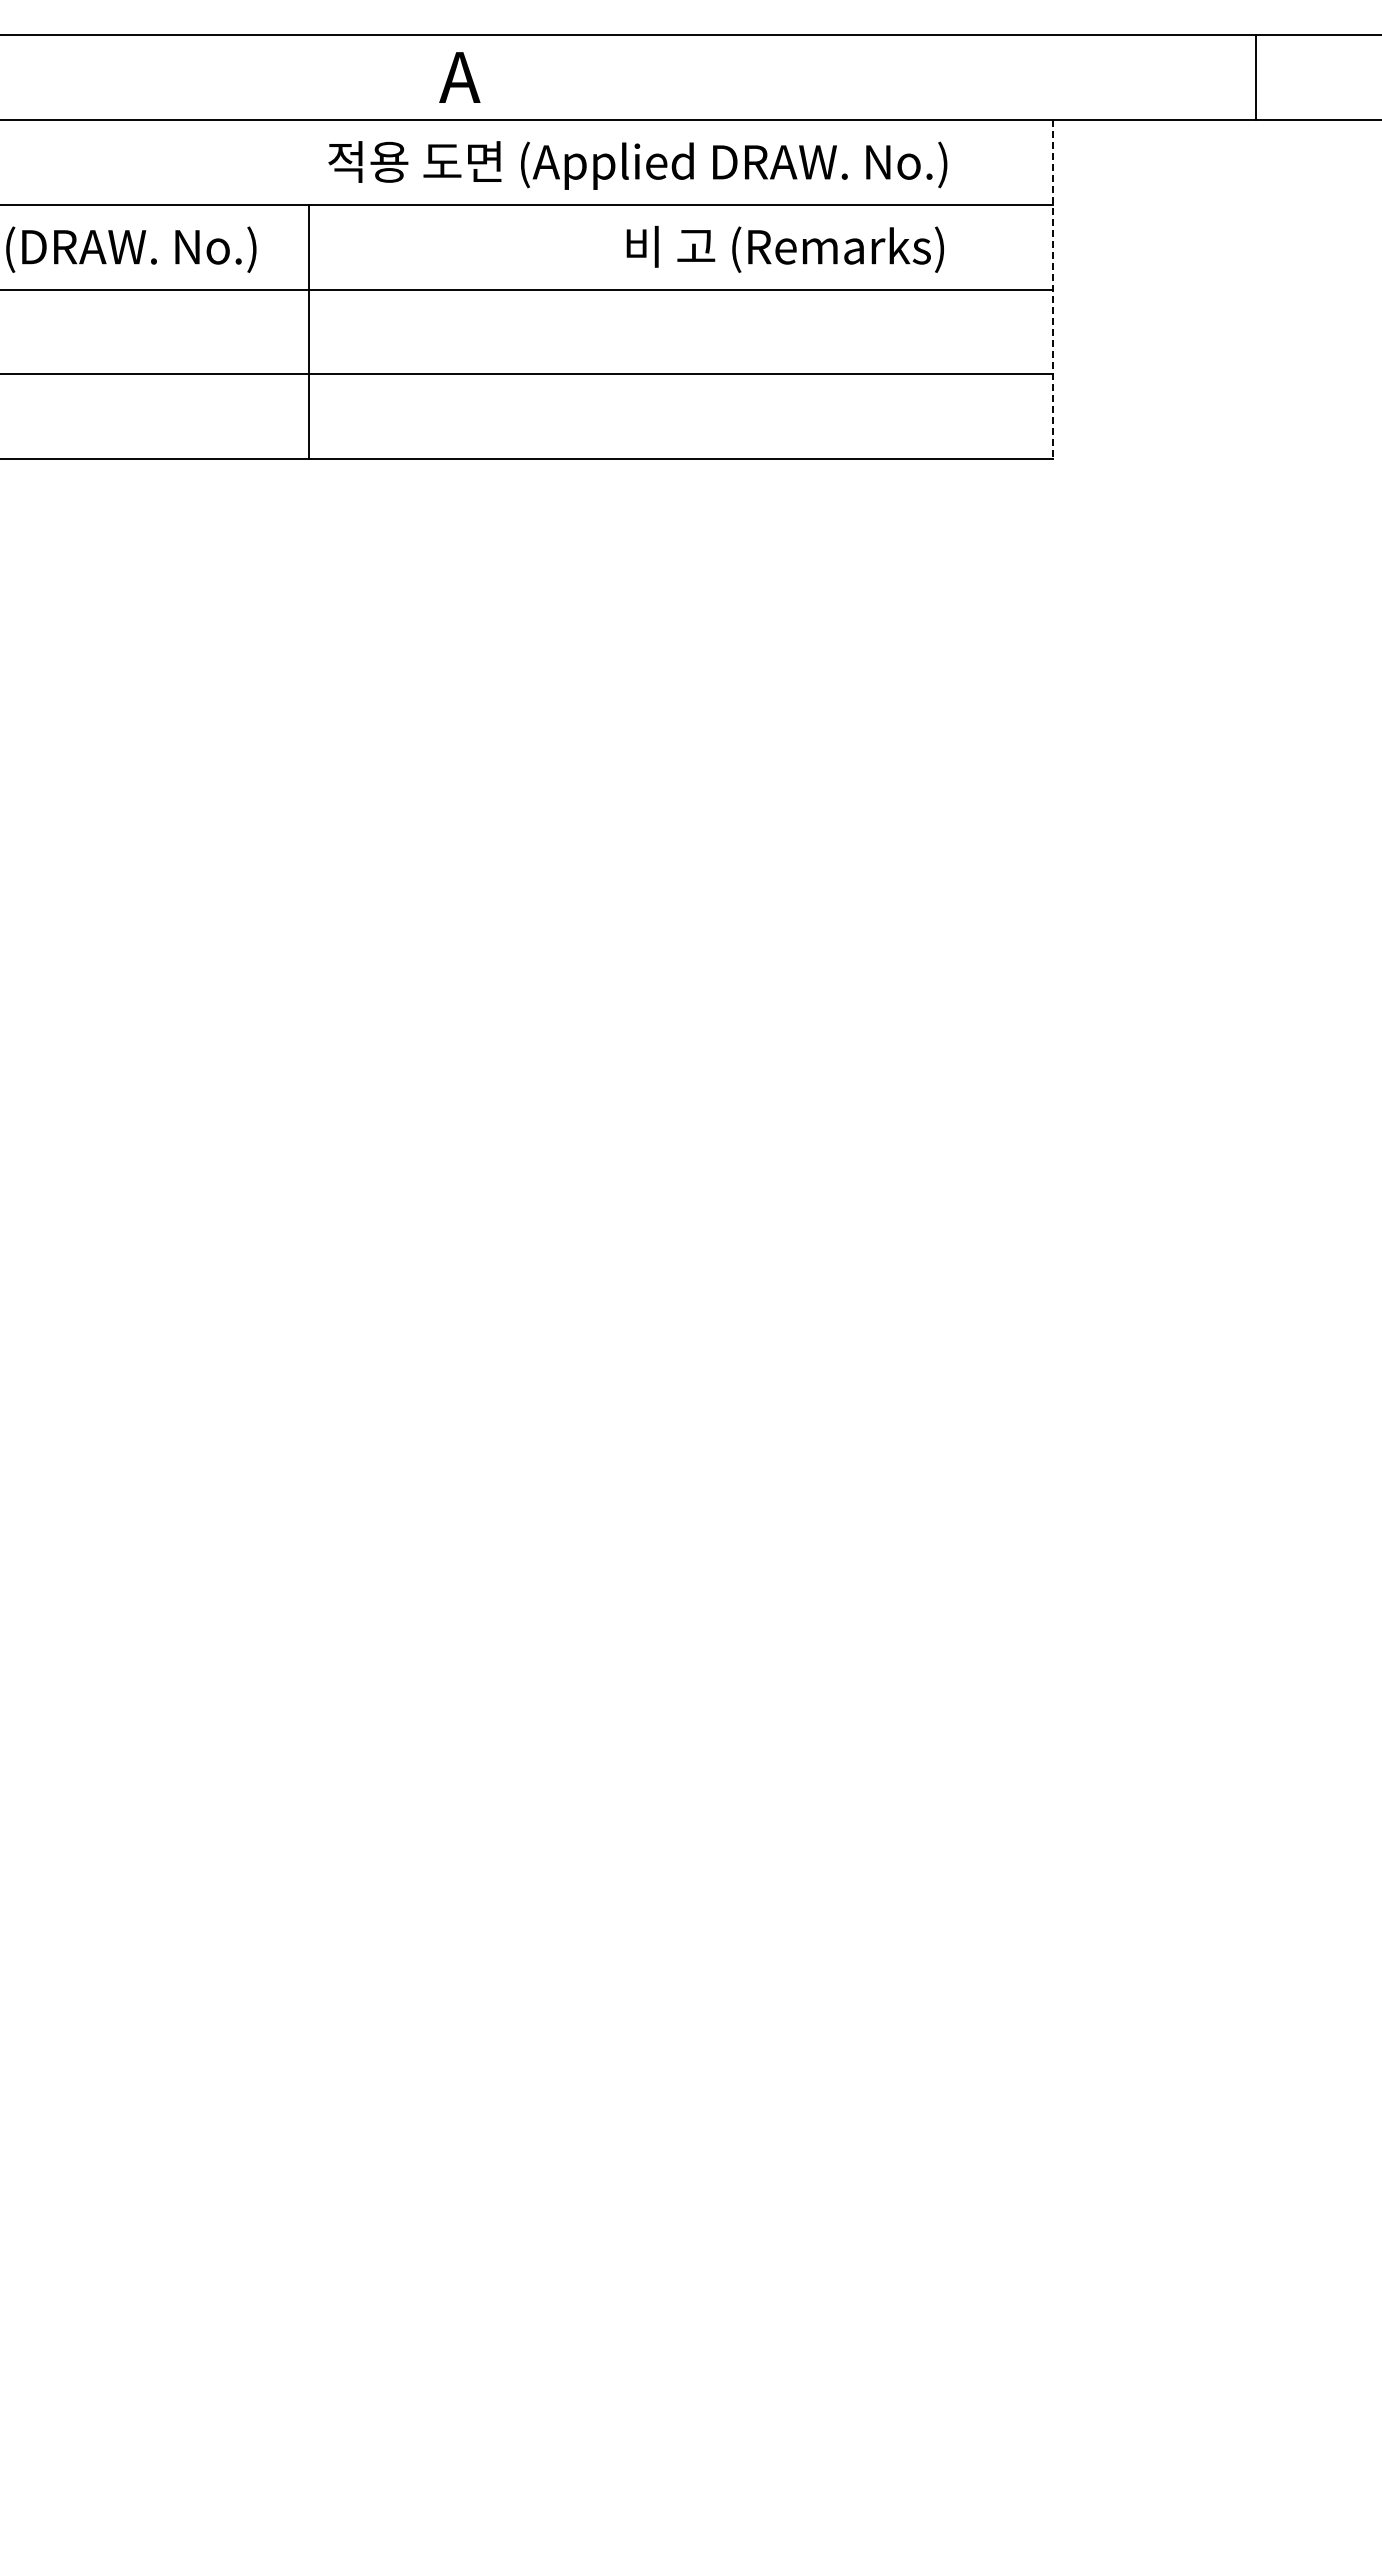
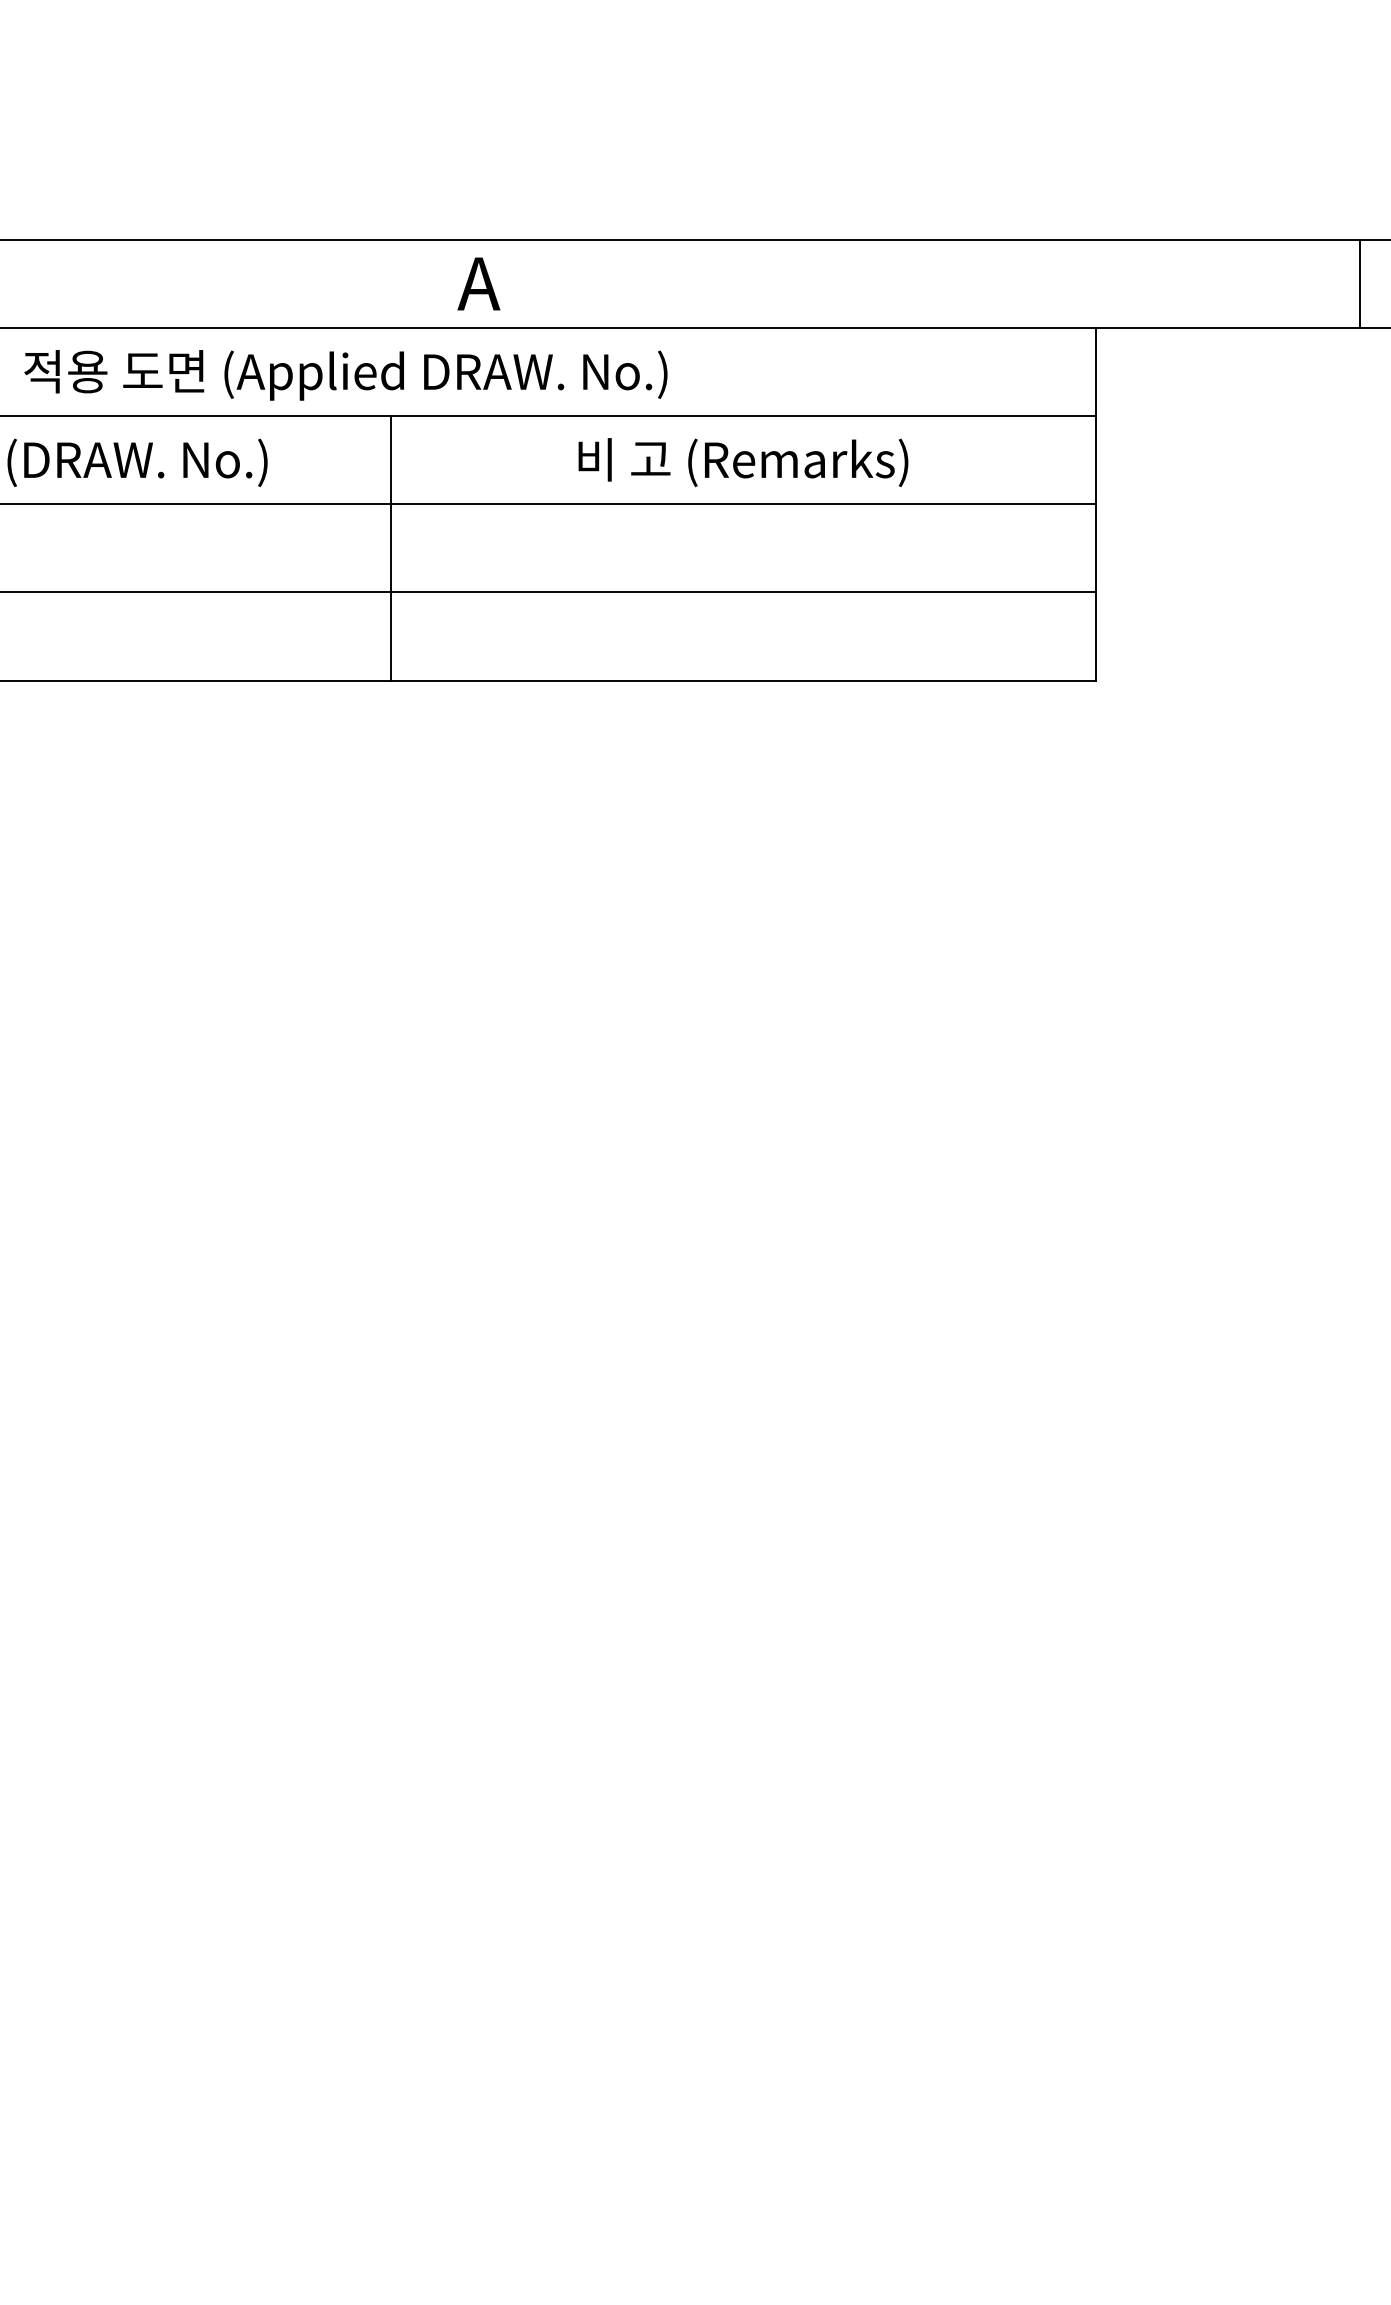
line: (1255, 77) -> (1359, 283), moved
text: (637, 165) -> (345, 375), moved
text: (784, 248) -> (742, 461), moved
line: (1053, 289) -> (1095, 504), dashed -> solid
line: (309, 331) -> (391, 547), moved

